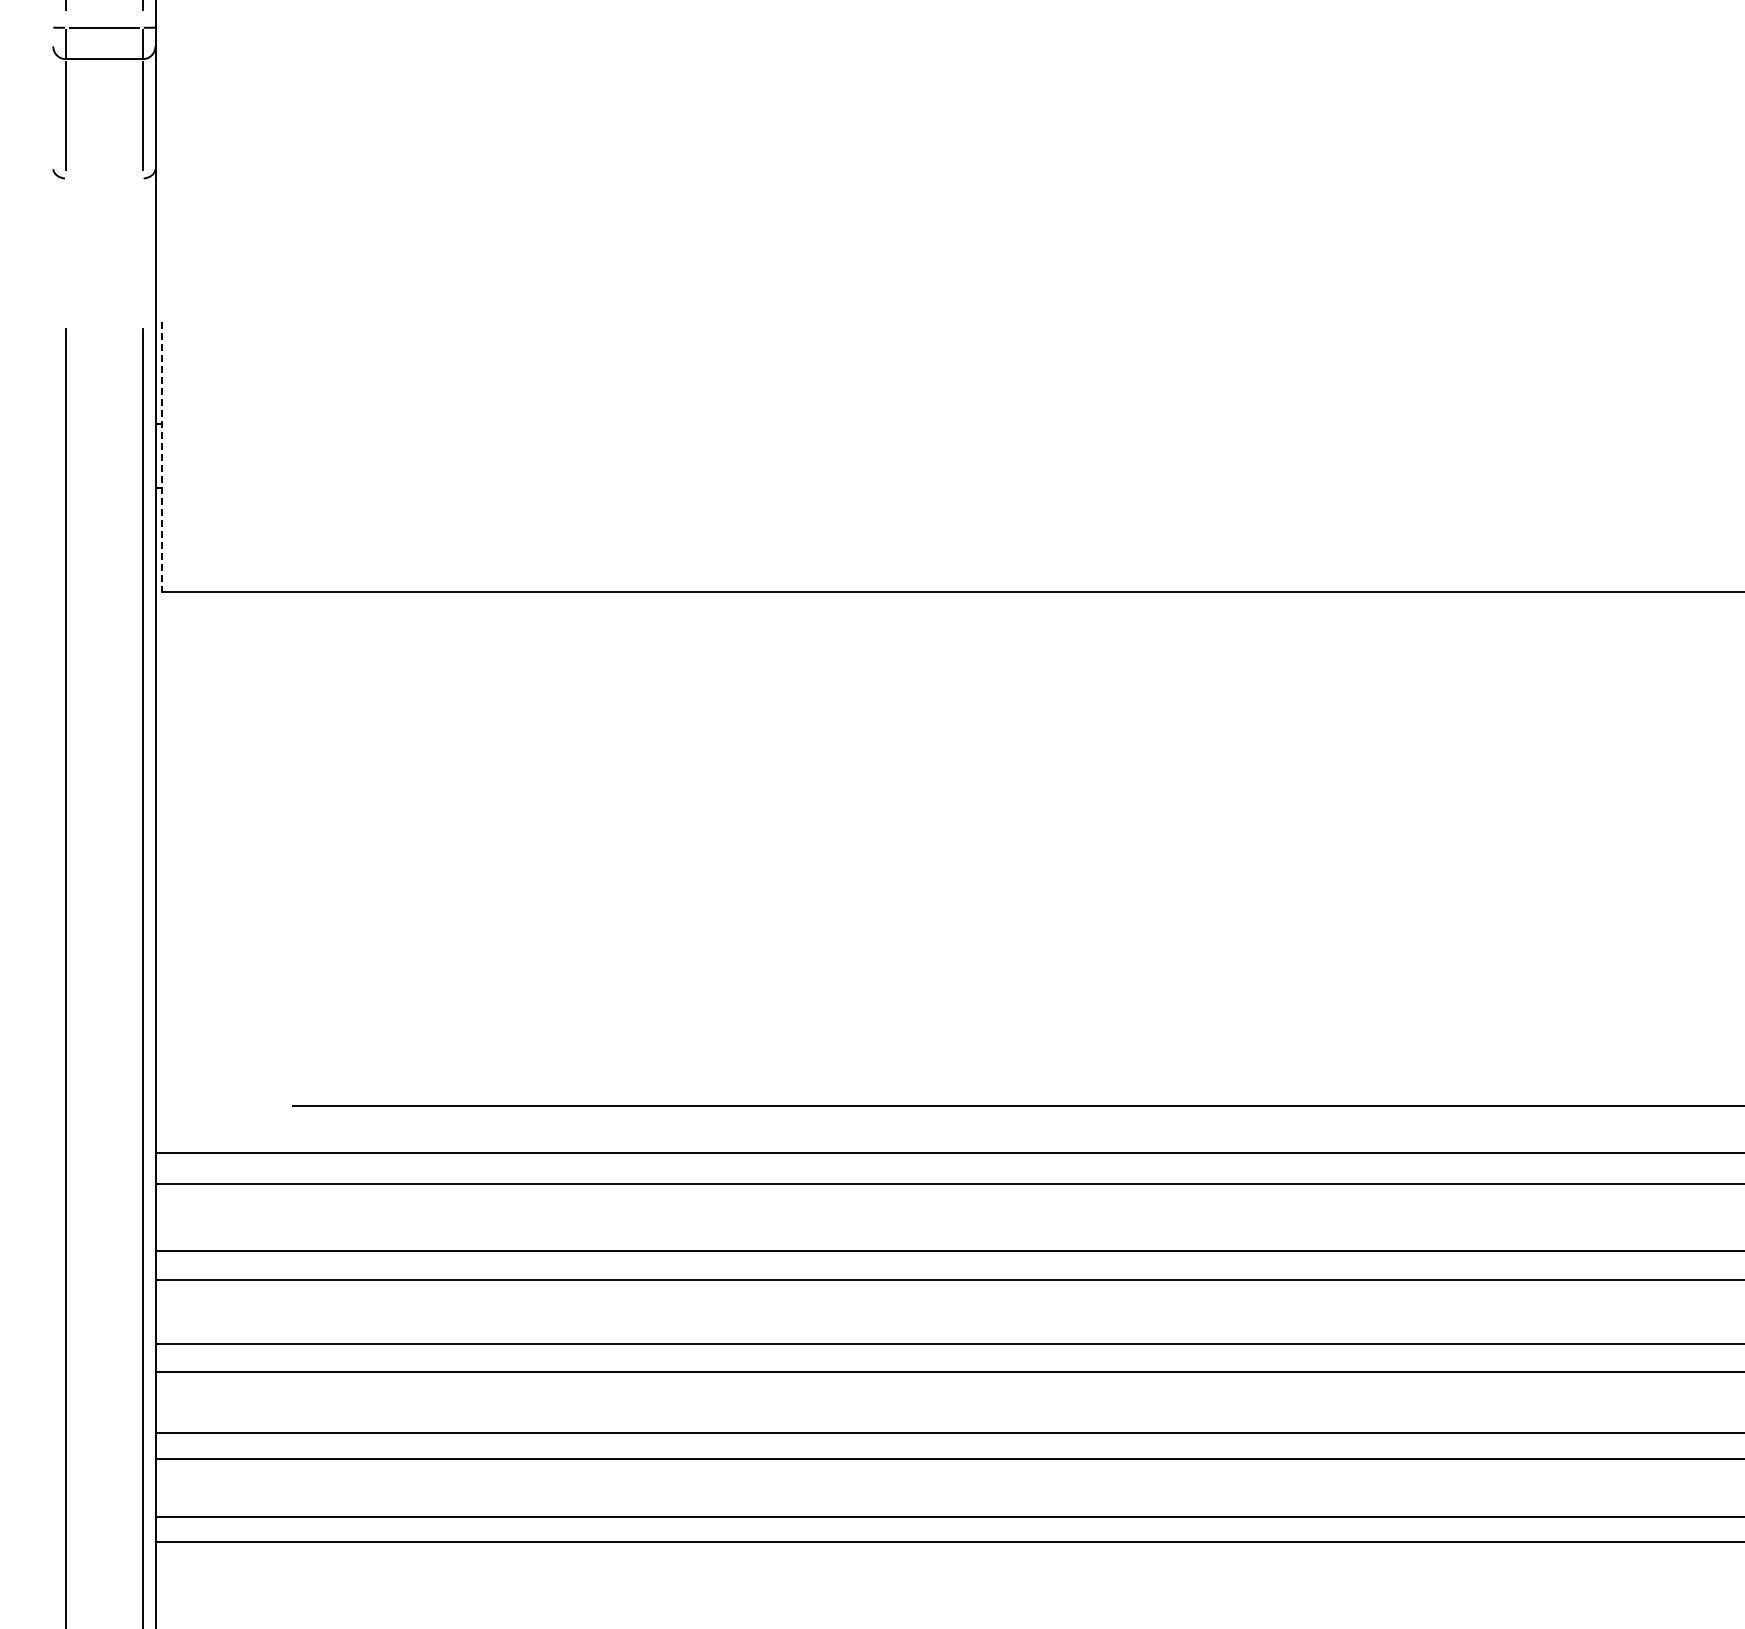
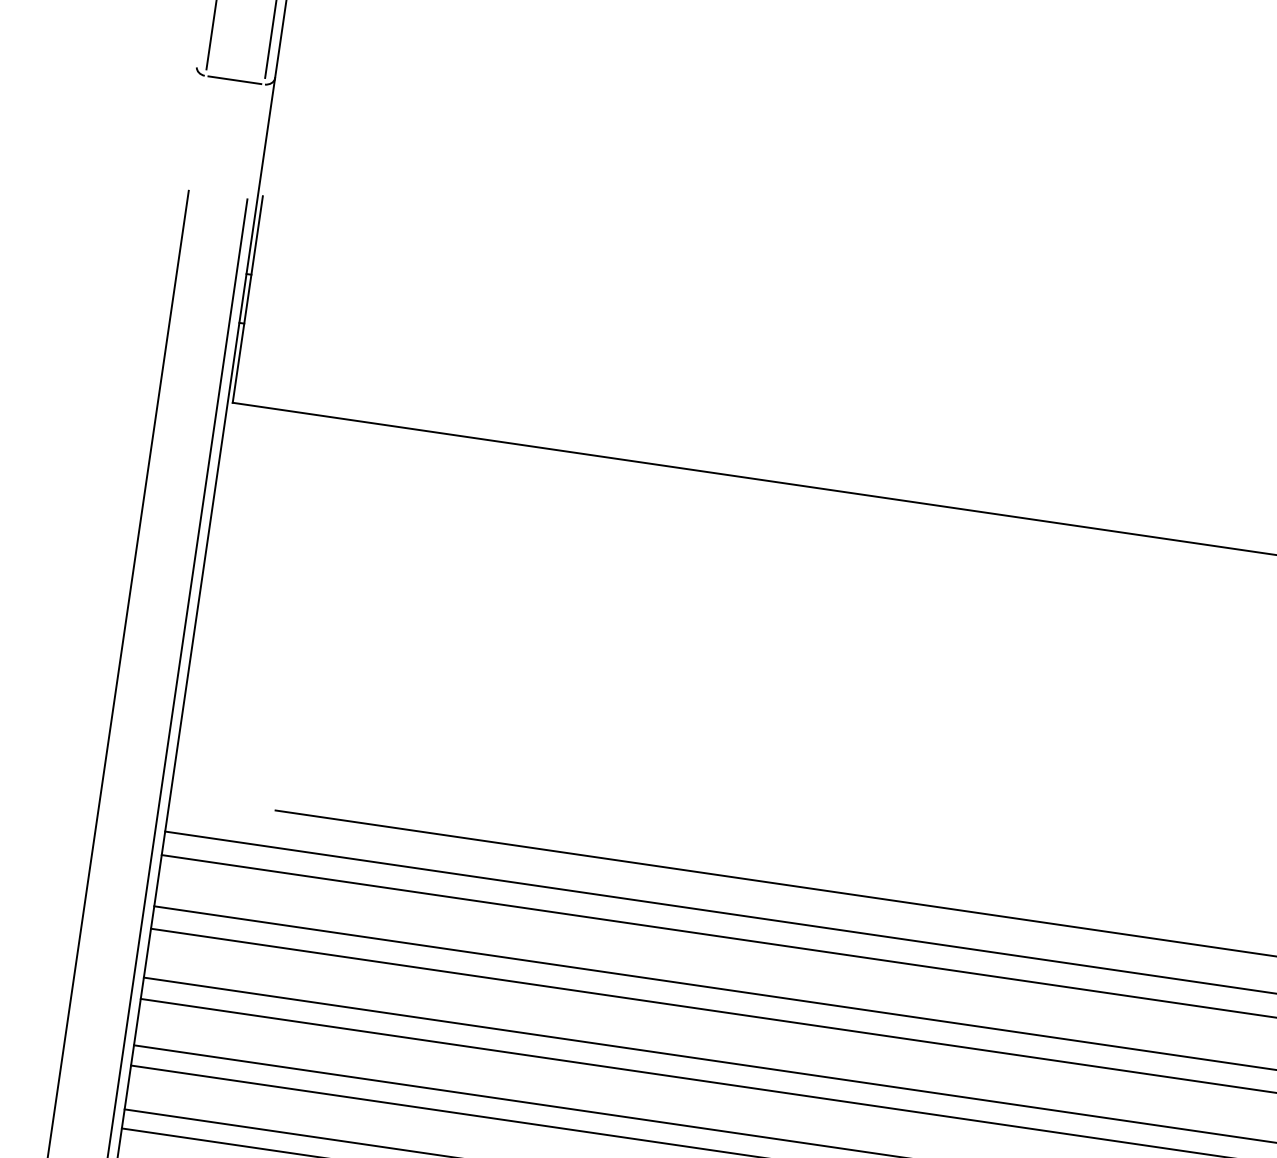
line: (103, 178) -> (234, 80), added
line: (161, 457) -> (247, 299), dashed -> solid

